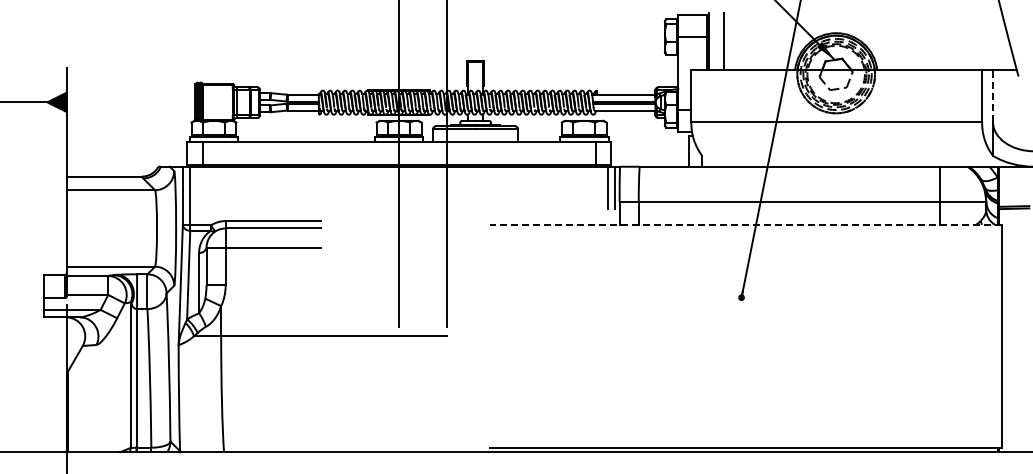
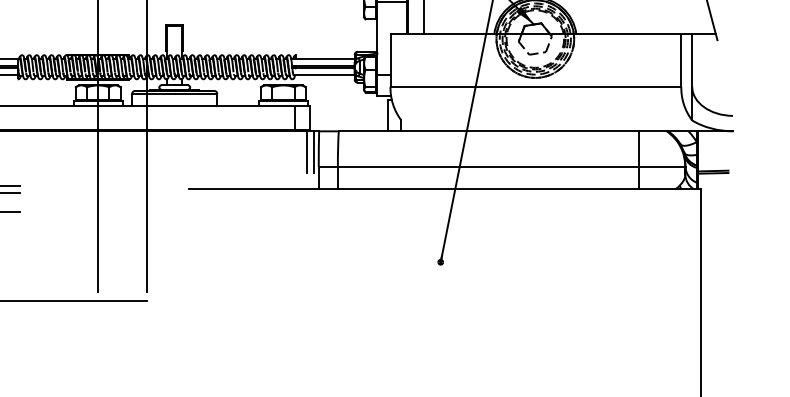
line: (993, 95) -> (692, 60), dashed -> solid
line: (745, 224) -> (444, 189), dashed -> solid

